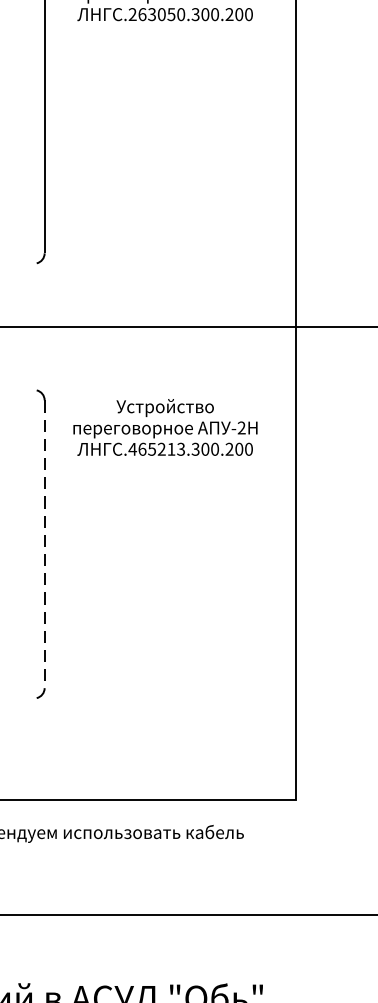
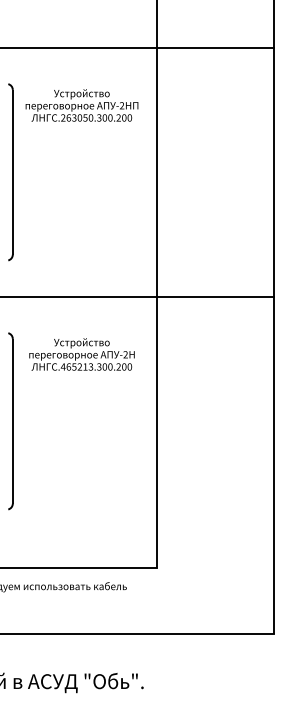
line: (44, 544) -> (12, 421), dashed -> solid

